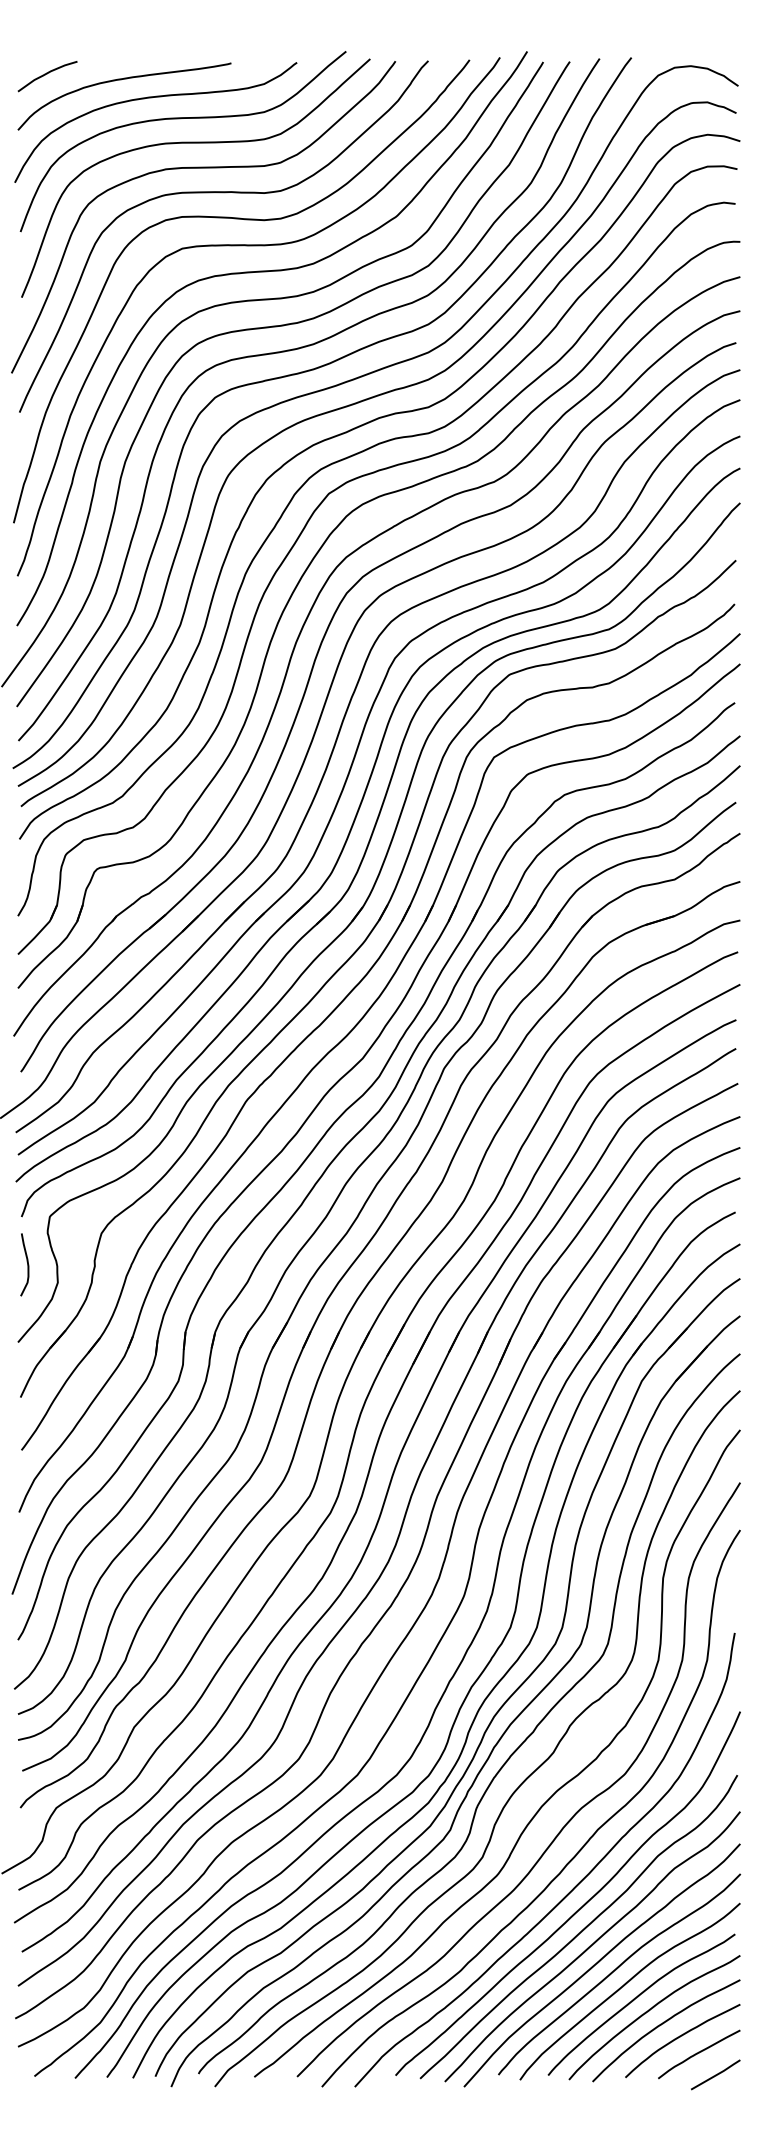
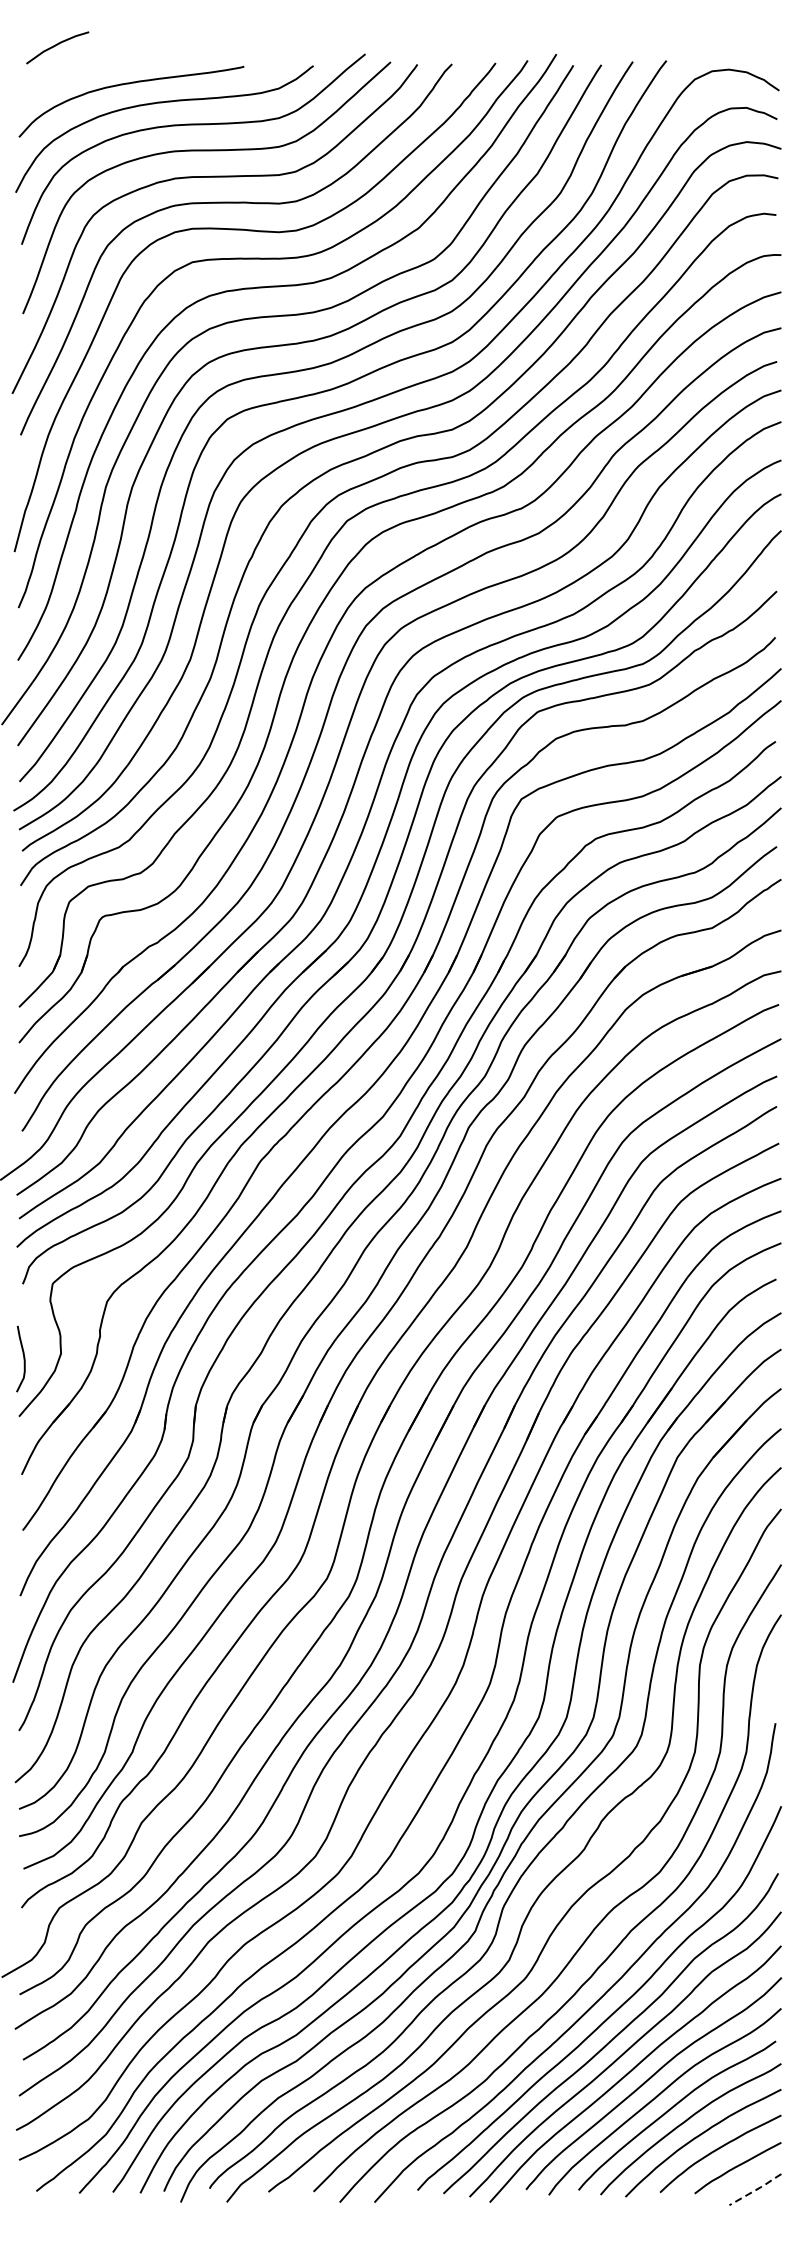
curve: (47, 74) -> (57, 45), moved
curve: (27, 1264) -> (23, 1358), moved
line: (717, 2074) -> (757, 2189), solid -> dashed

